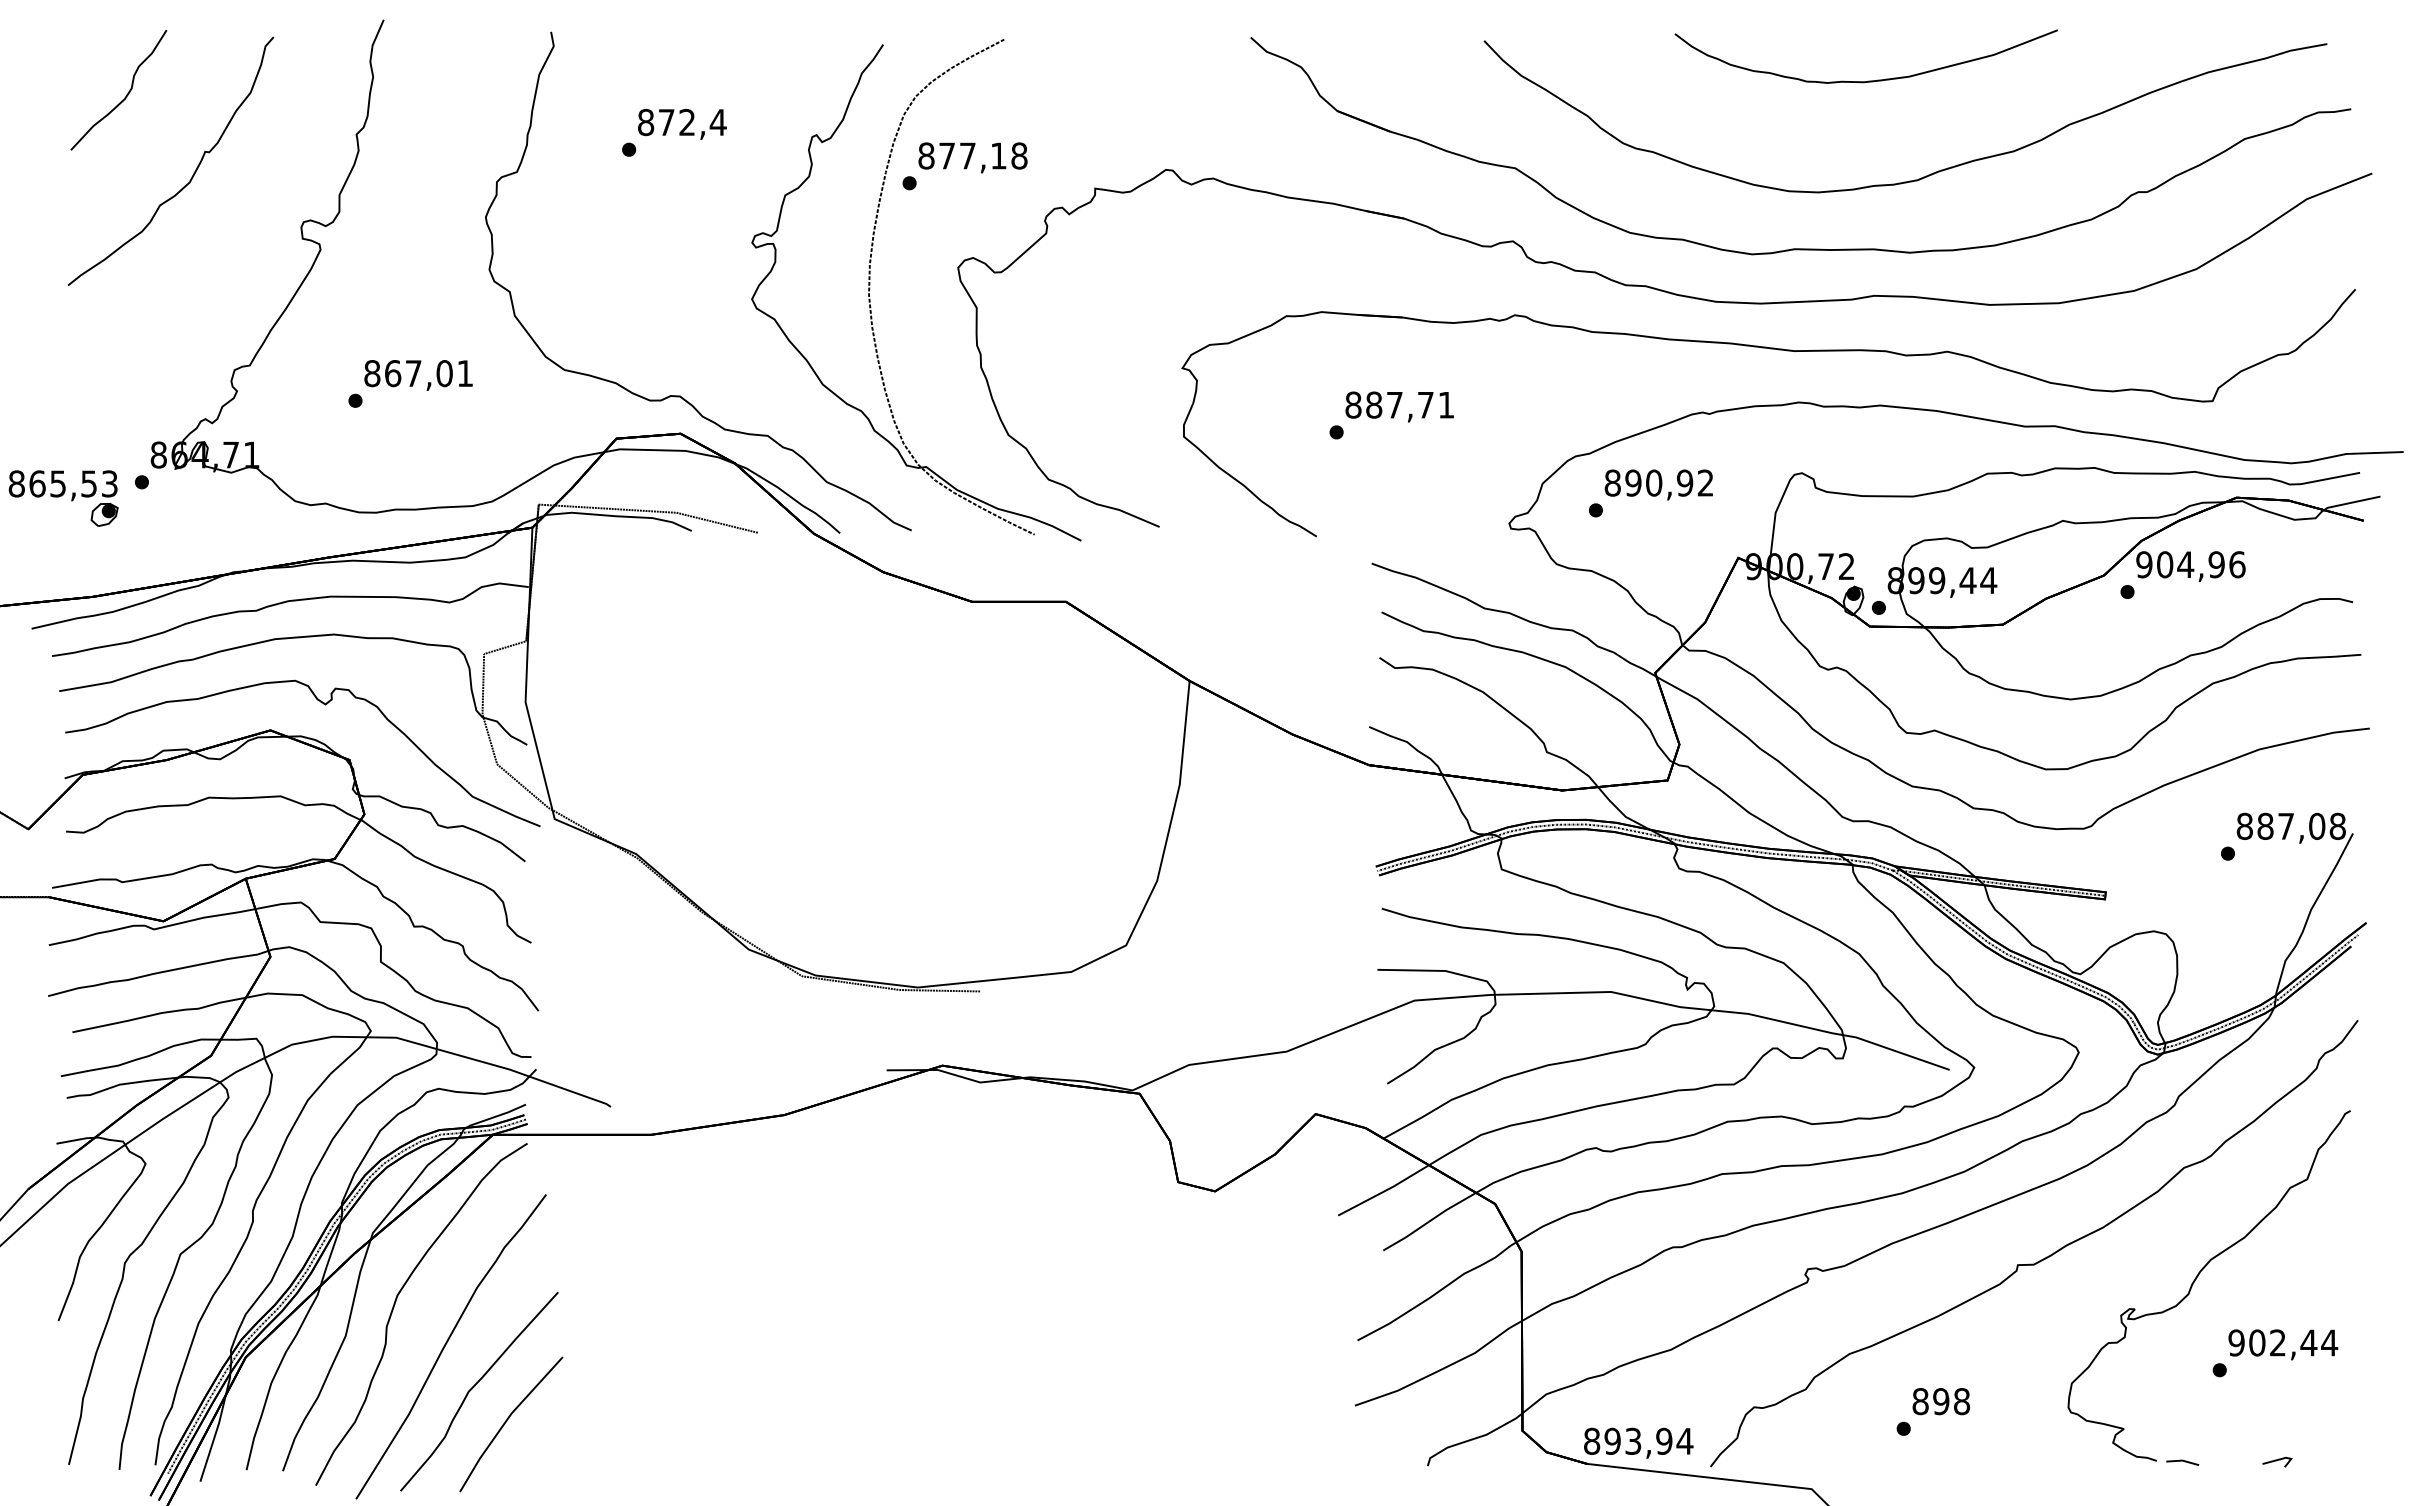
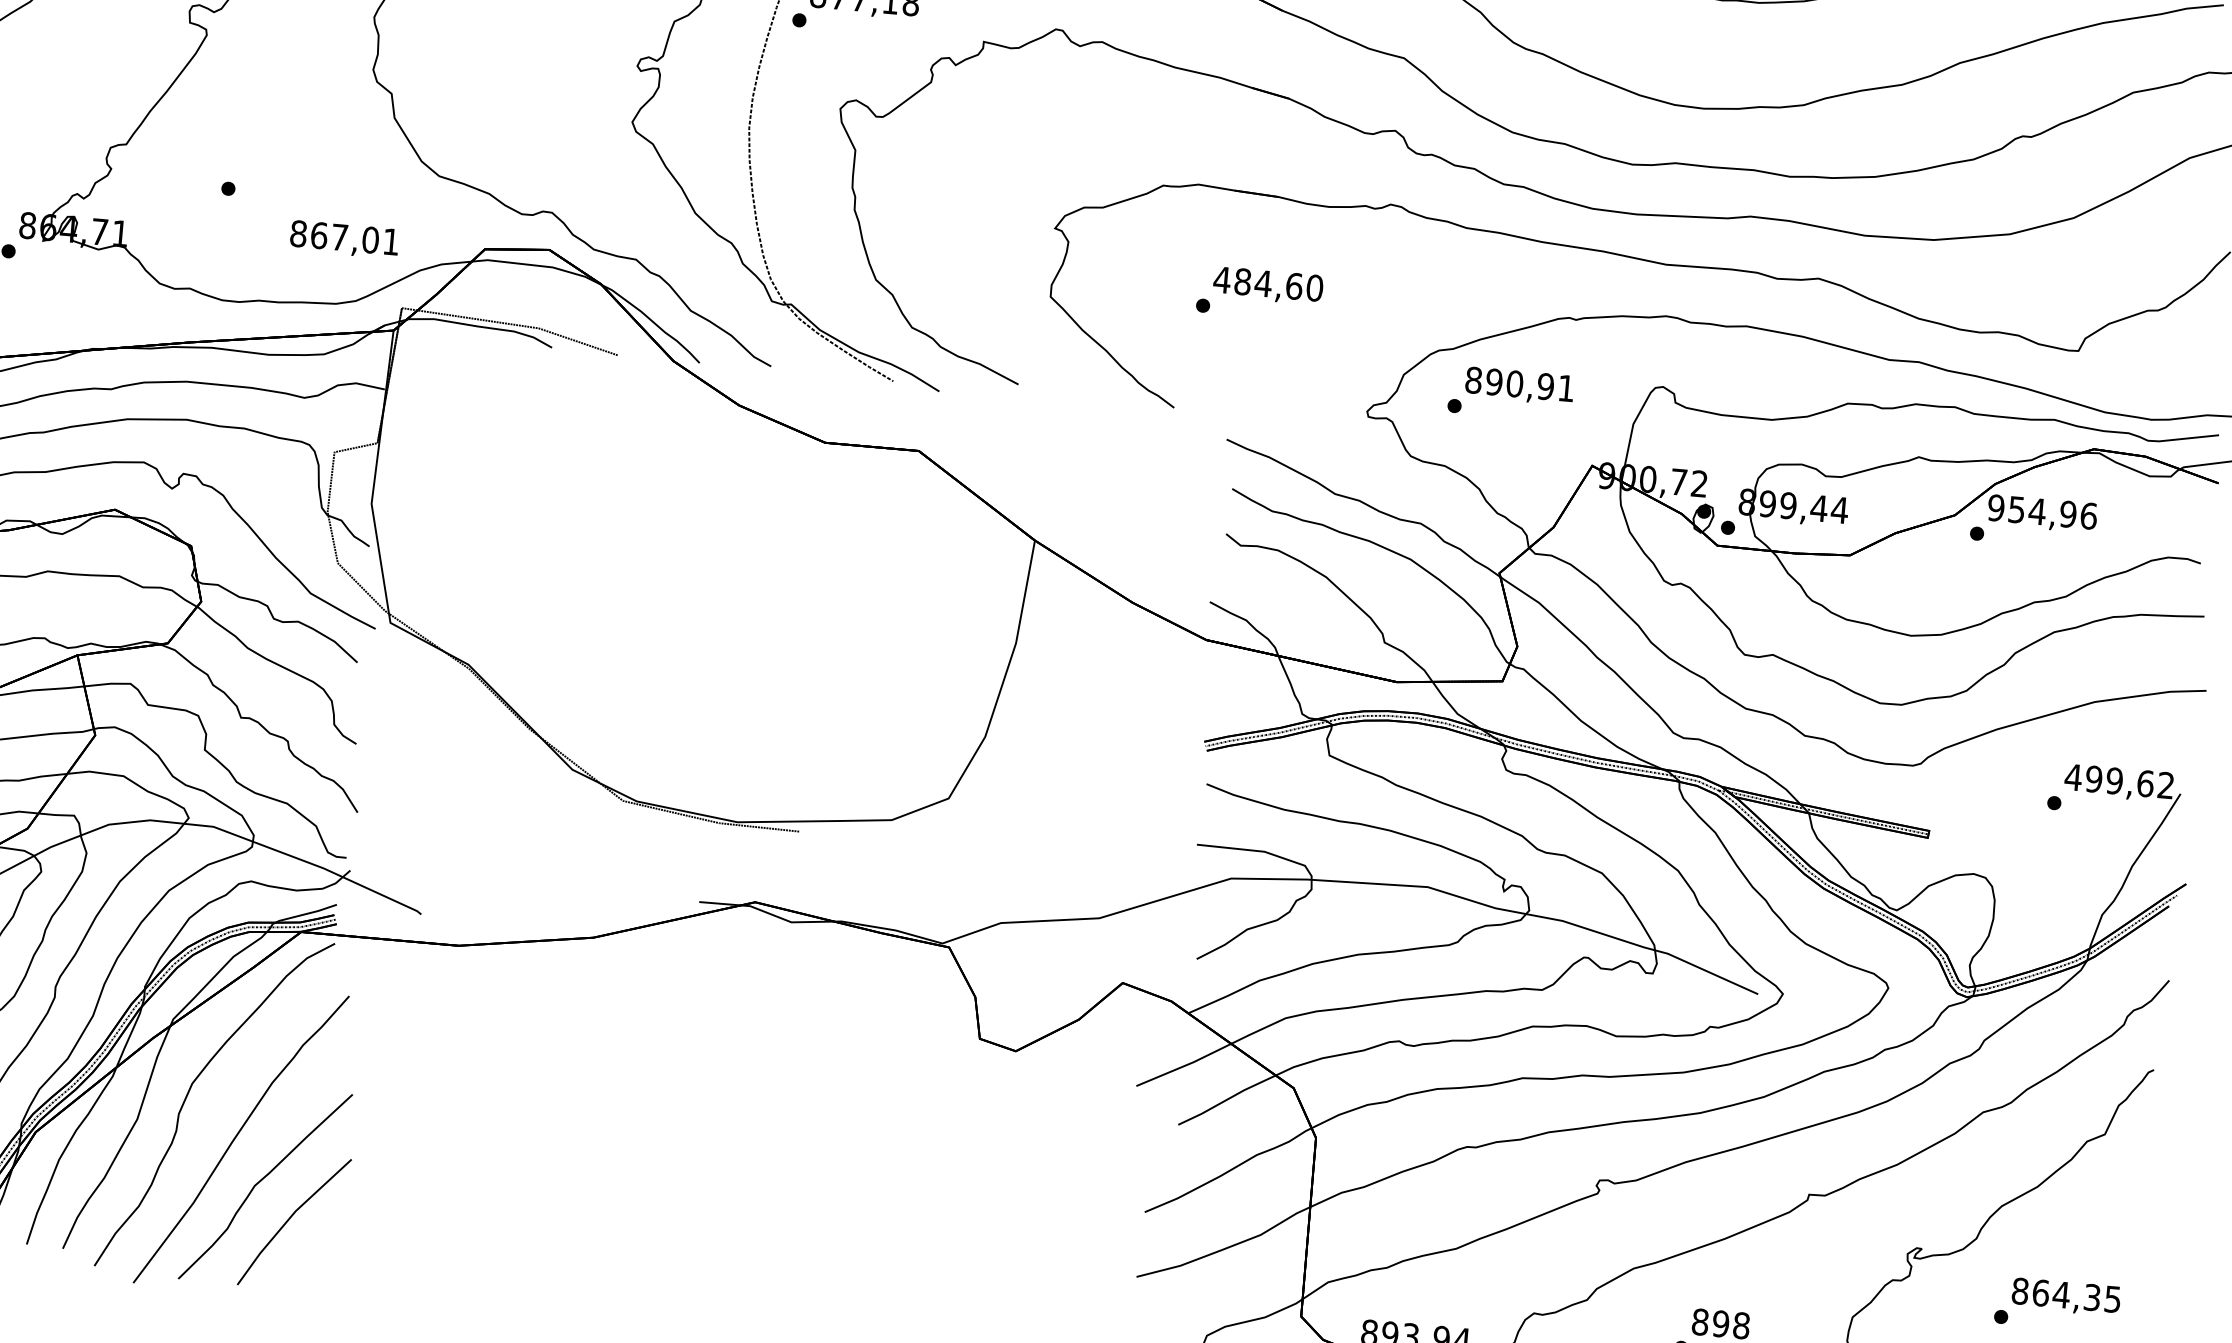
text: (418, 375) -> (344, 239), moved
text: (1399, 404) -> (1268, 283), 887,71 -> 484,60
text: (1705, 482) -> (1566, 387), 890,92 -> 890,91
text: (2165, 564) -> (2017, 509), 904,96 -> 954,96
text: (2290, 826) -> (2118, 781), 887,08 -> 499,62
text: (2283, 1342) -> (2067, 1294), 902,44 -> 864,35

